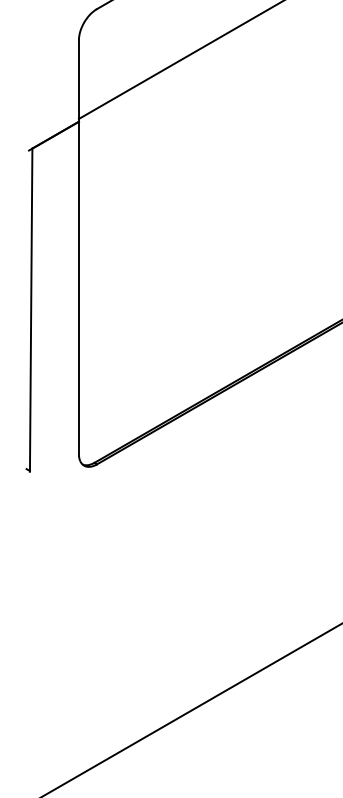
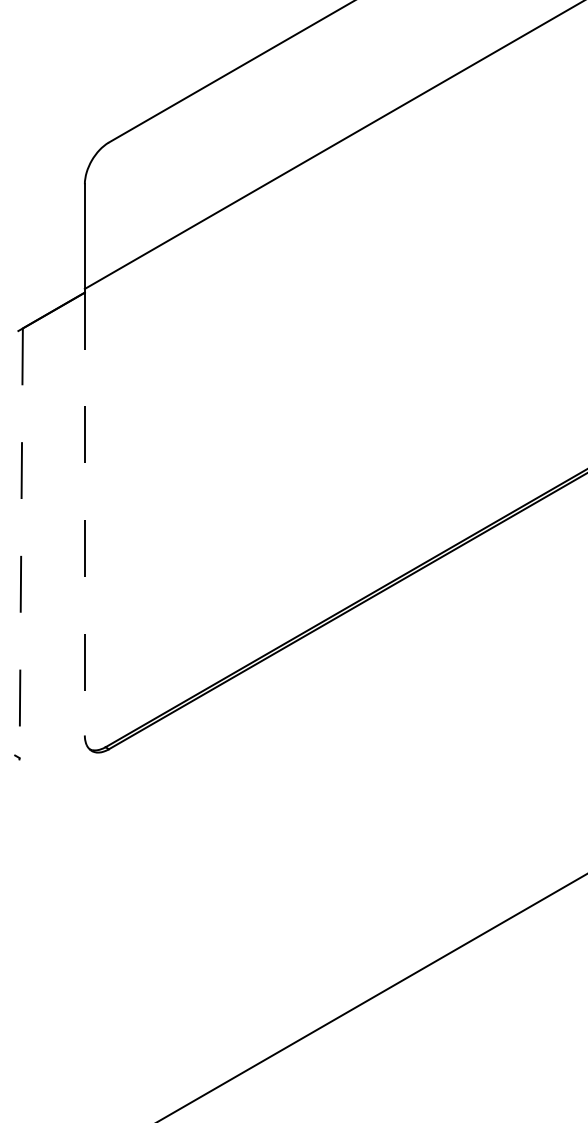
line: (78, 288) -> (84, 514), solid -> dashed
line: (31, 309) -> (21, 543), solid -> dashed

